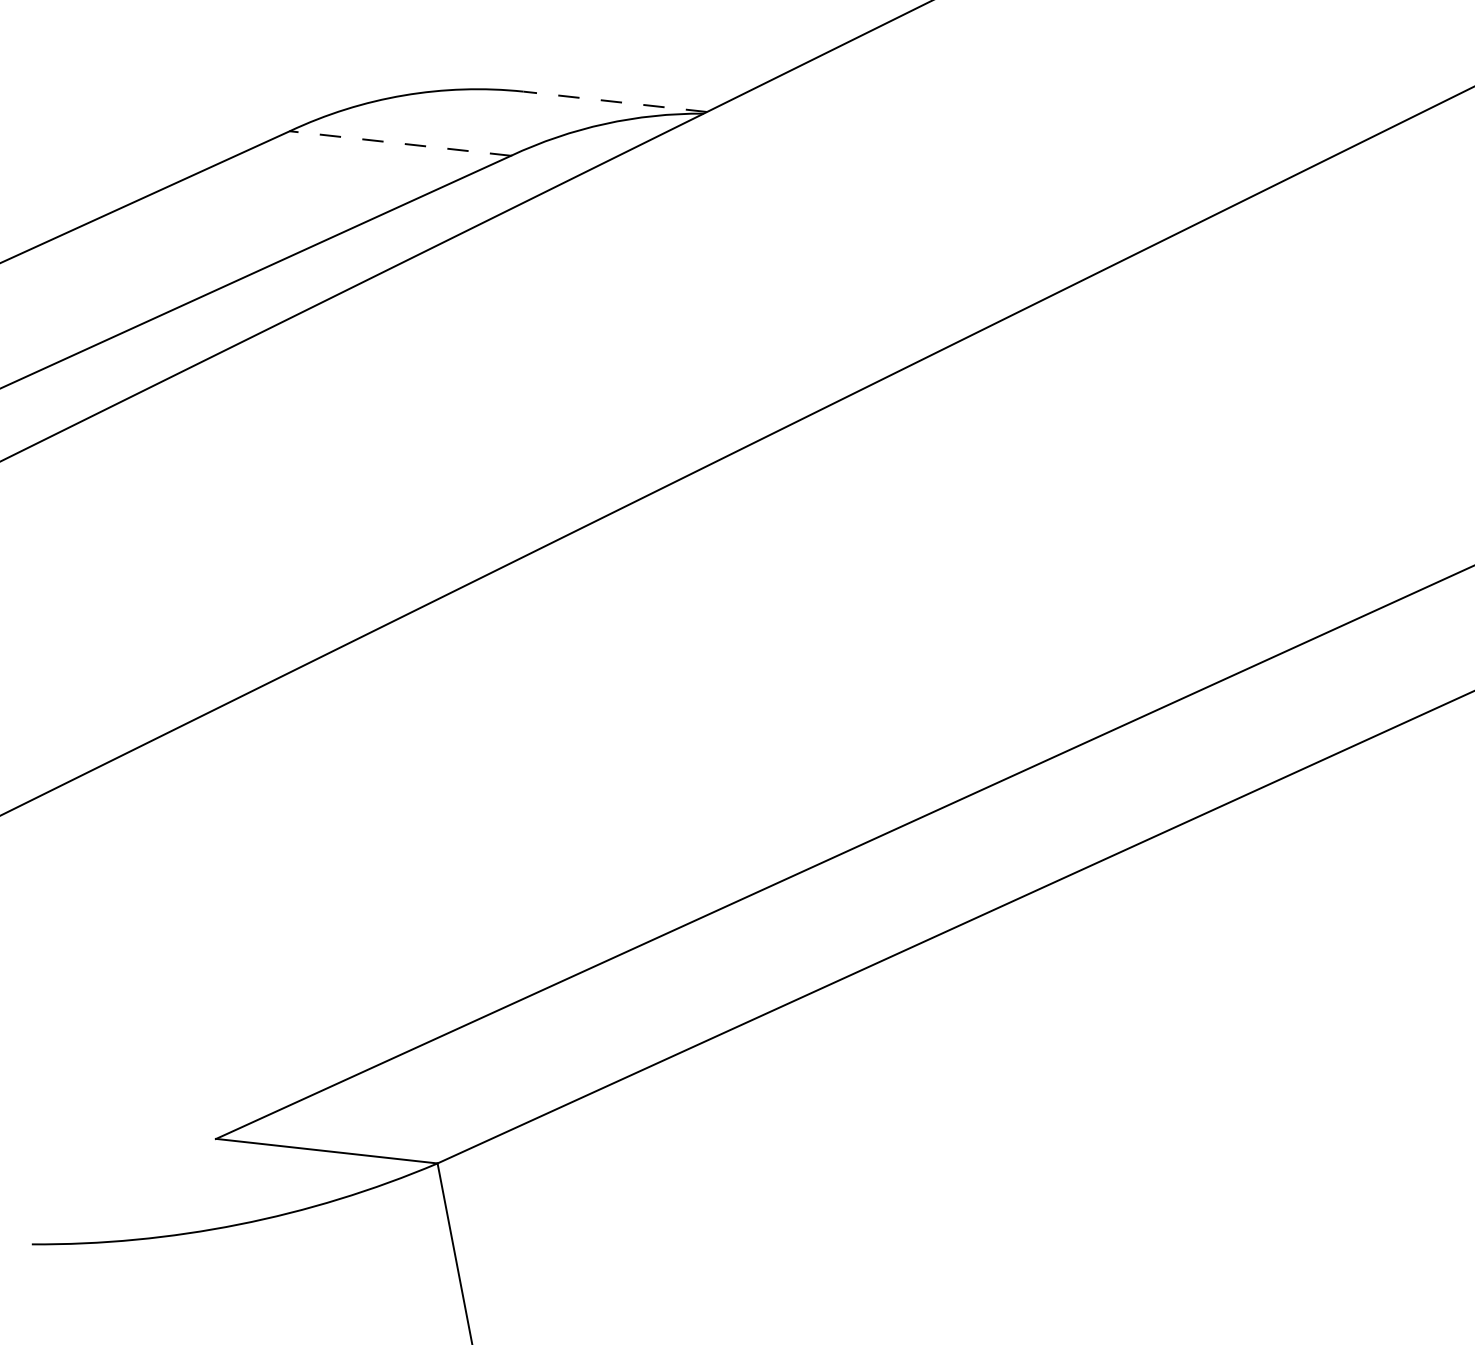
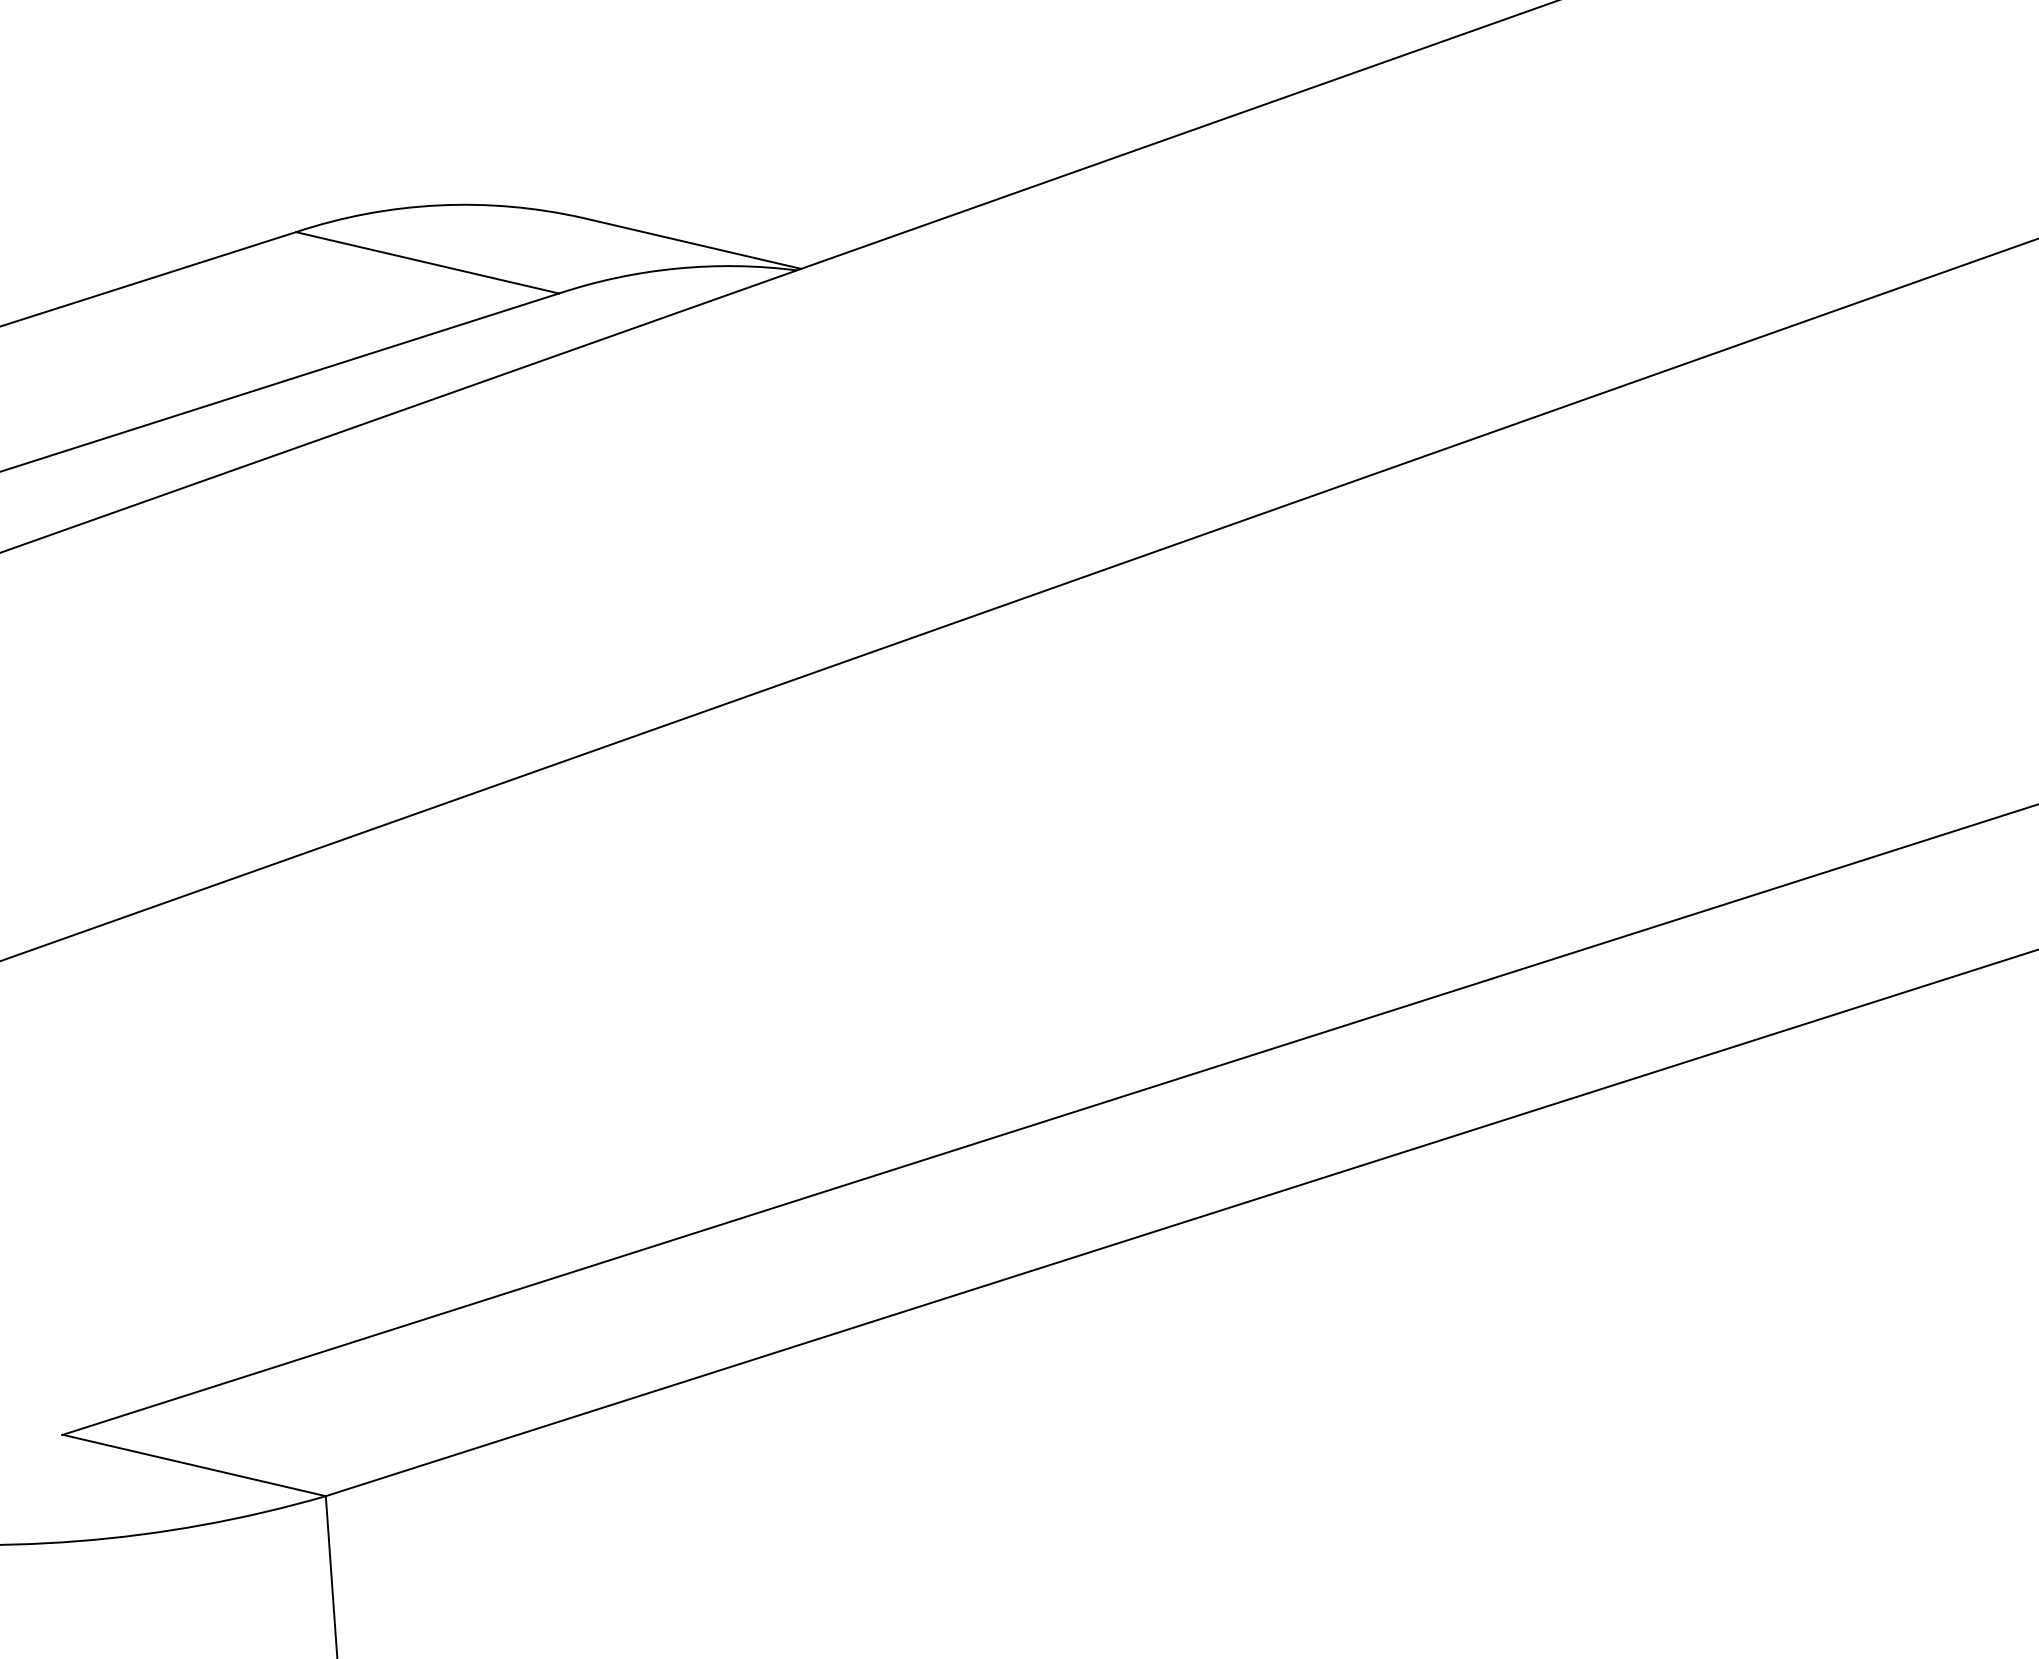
line: (614, 101) -> (691, 243), dashed -> solid
line: (400, 143) -> (427, 262), dashed -> solid

